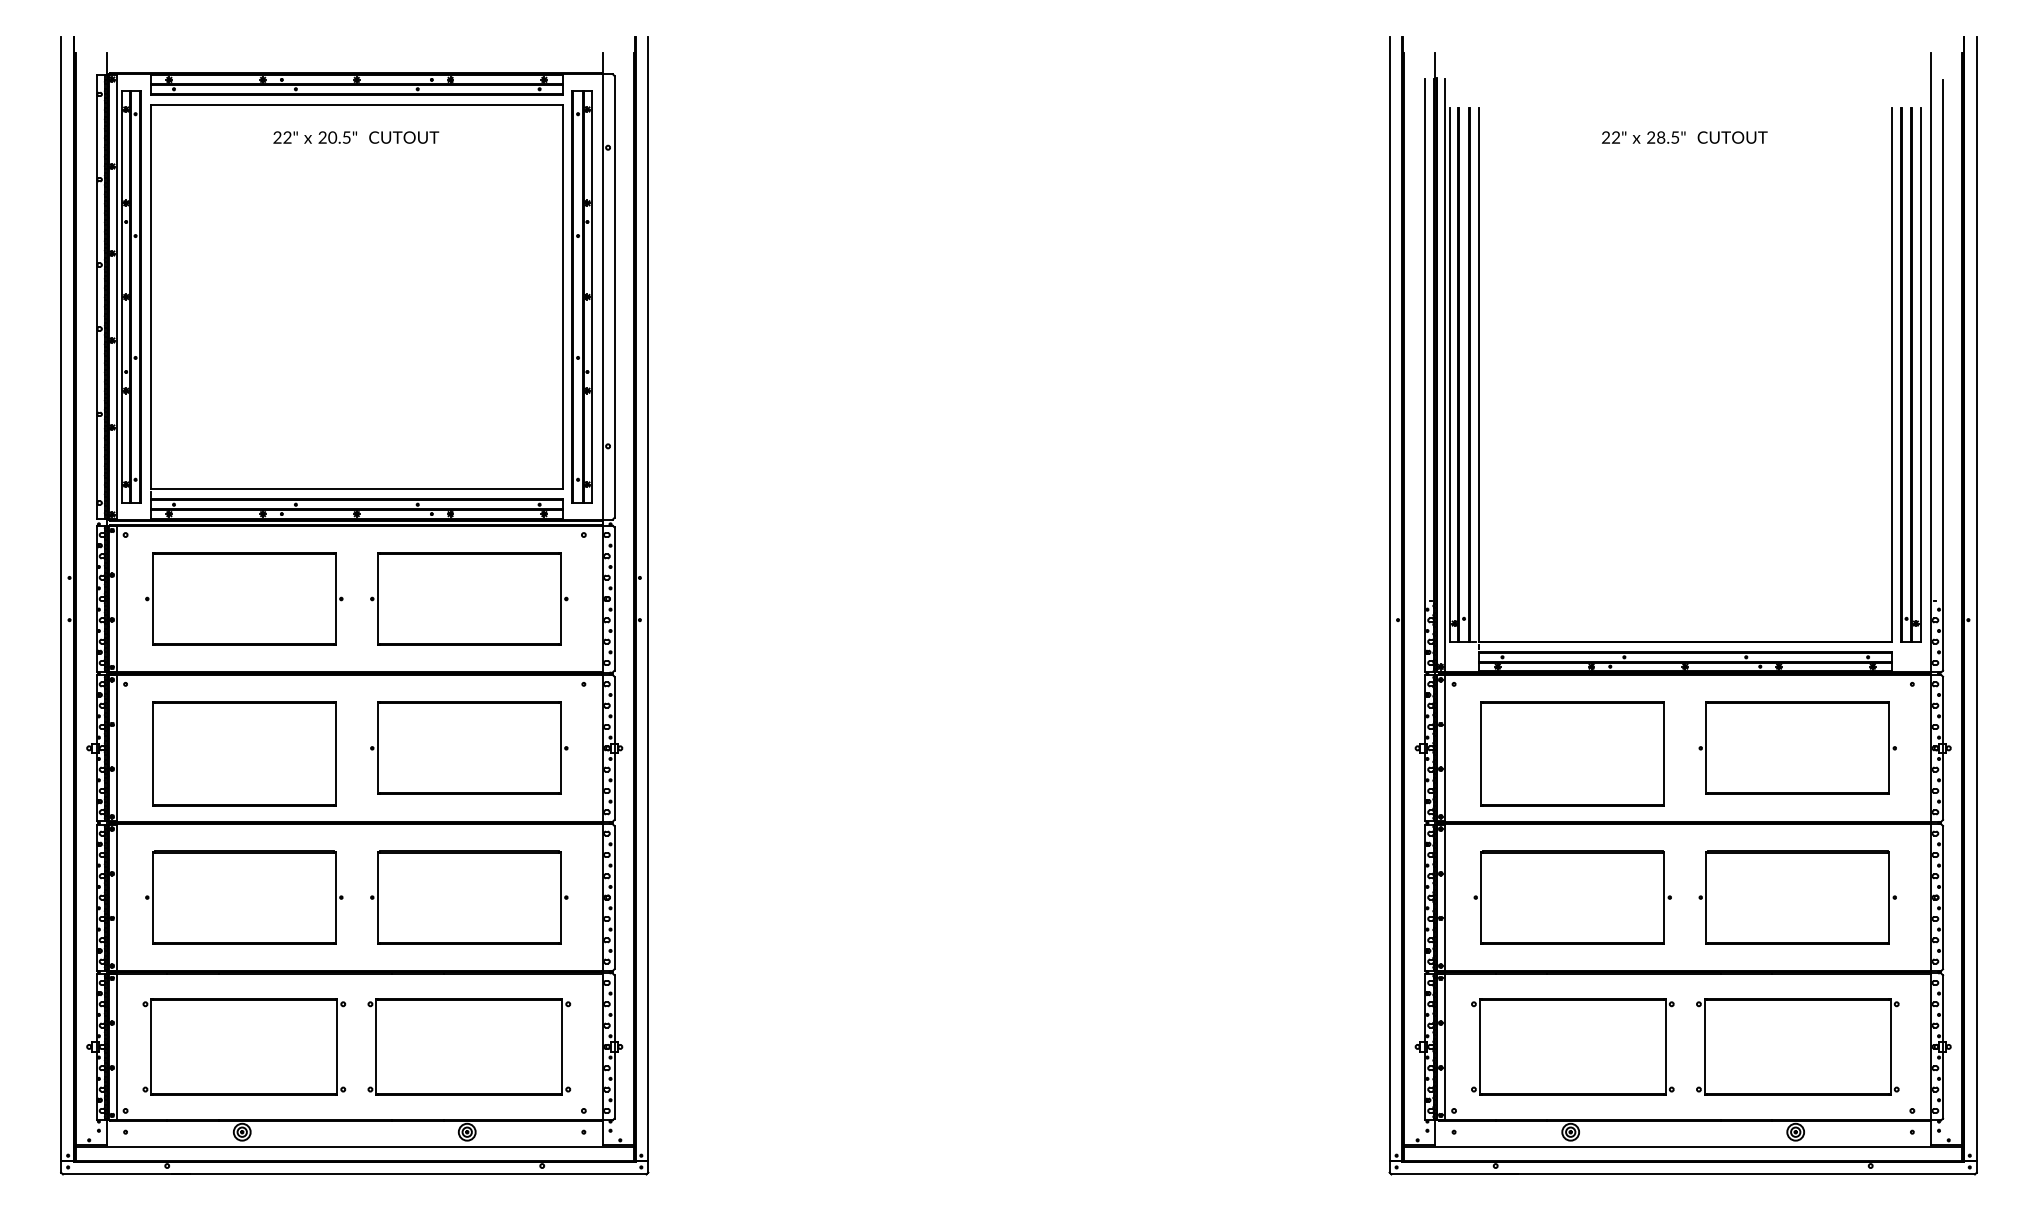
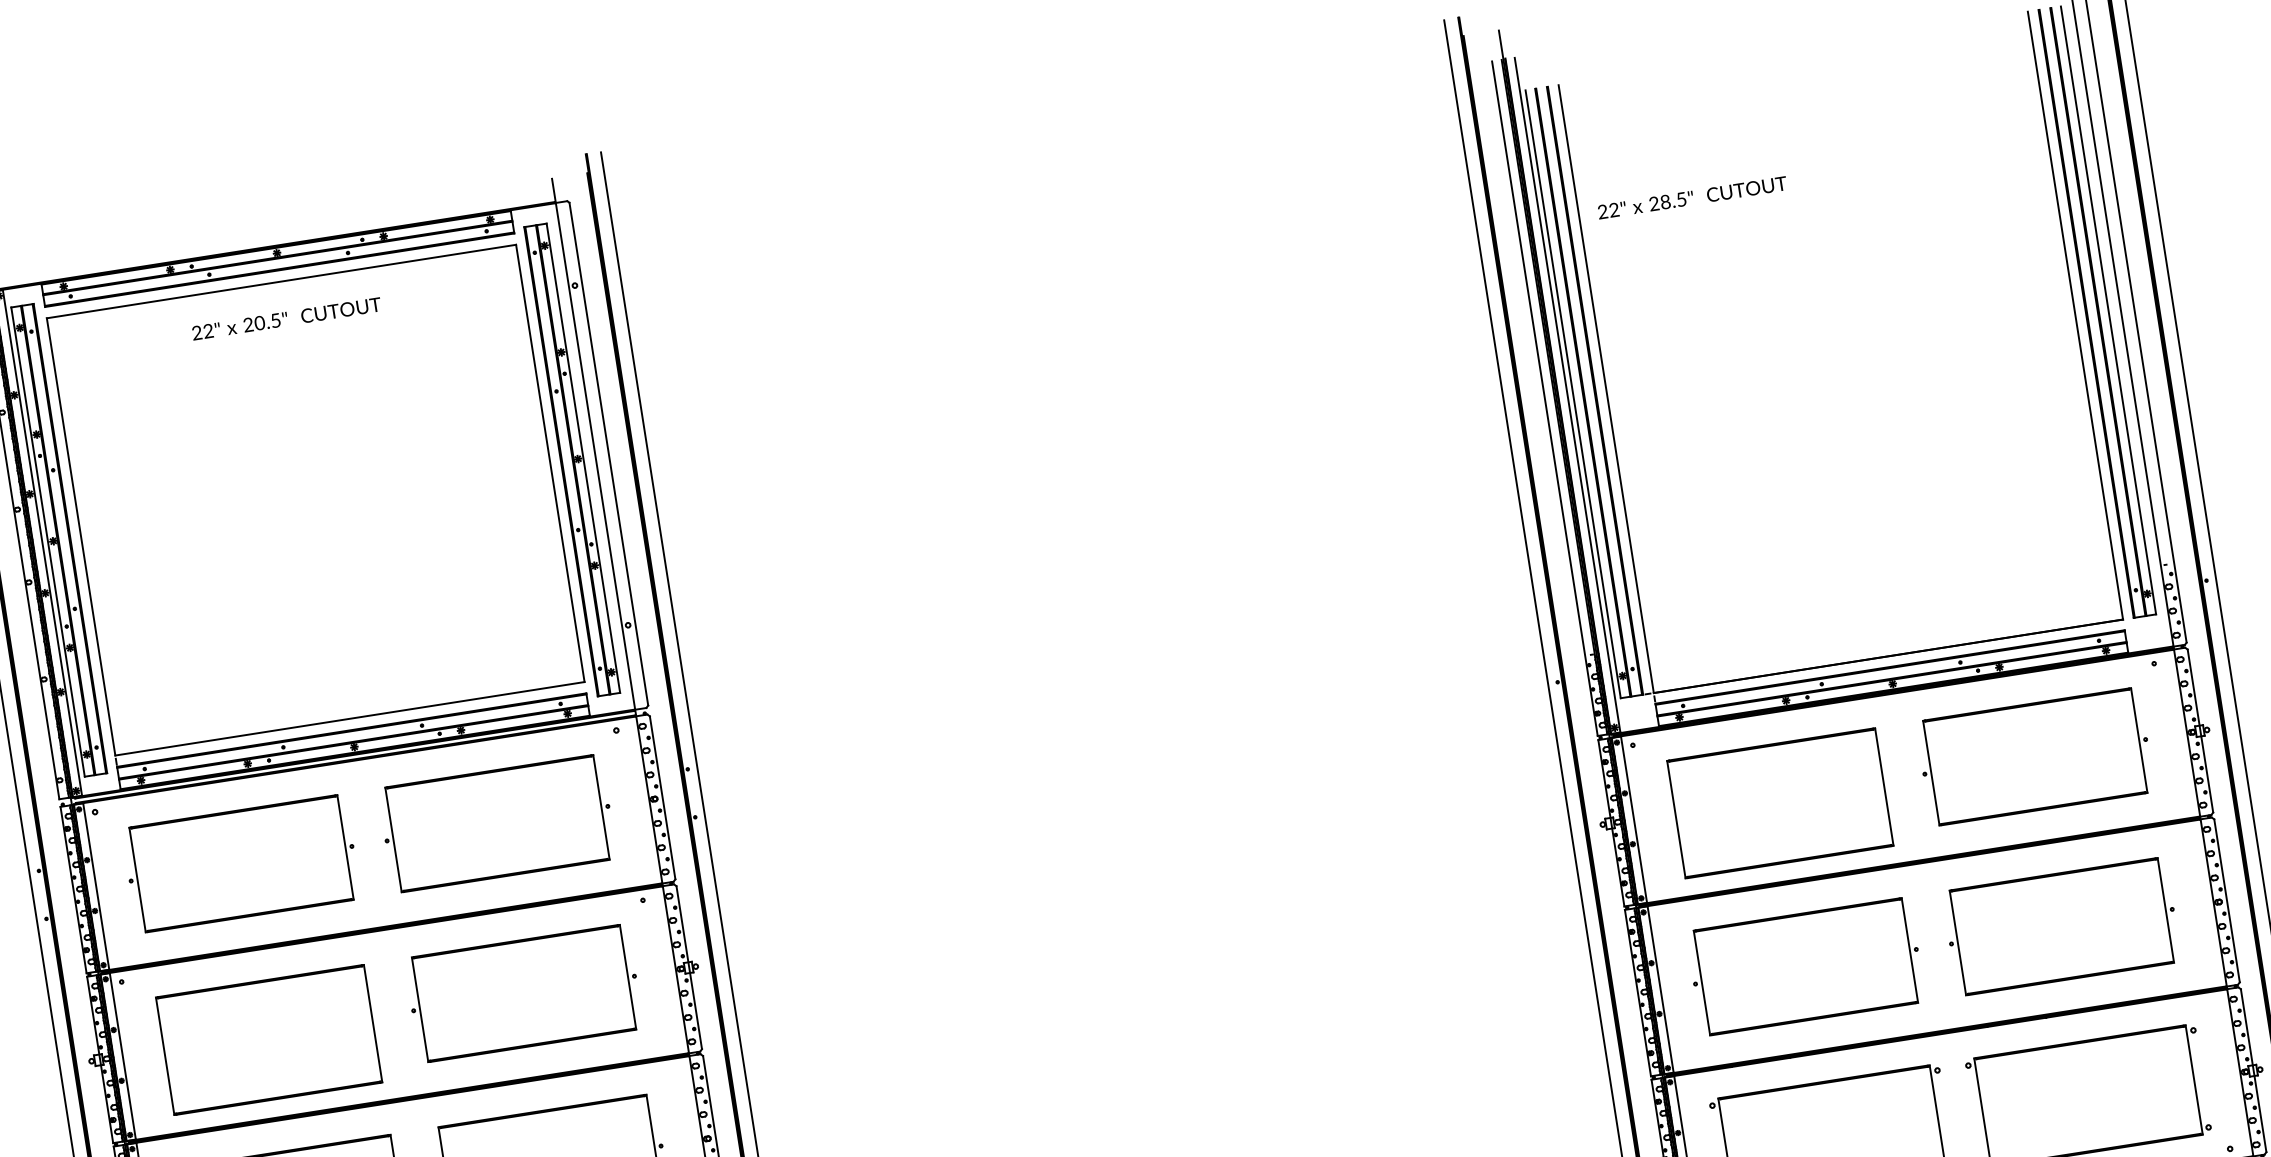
text: (1684, 137) -> (1692, 197), moved

